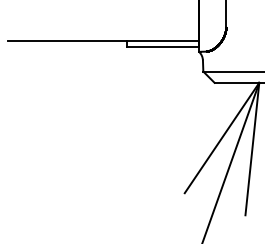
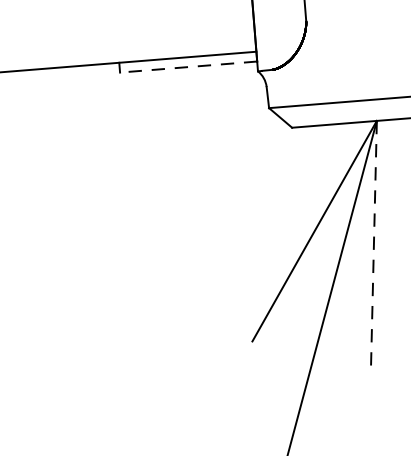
line: (162, 46) -> (187, 66), solid -> dashed
line: (252, 149) -> (374, 248), solid -> dashed

